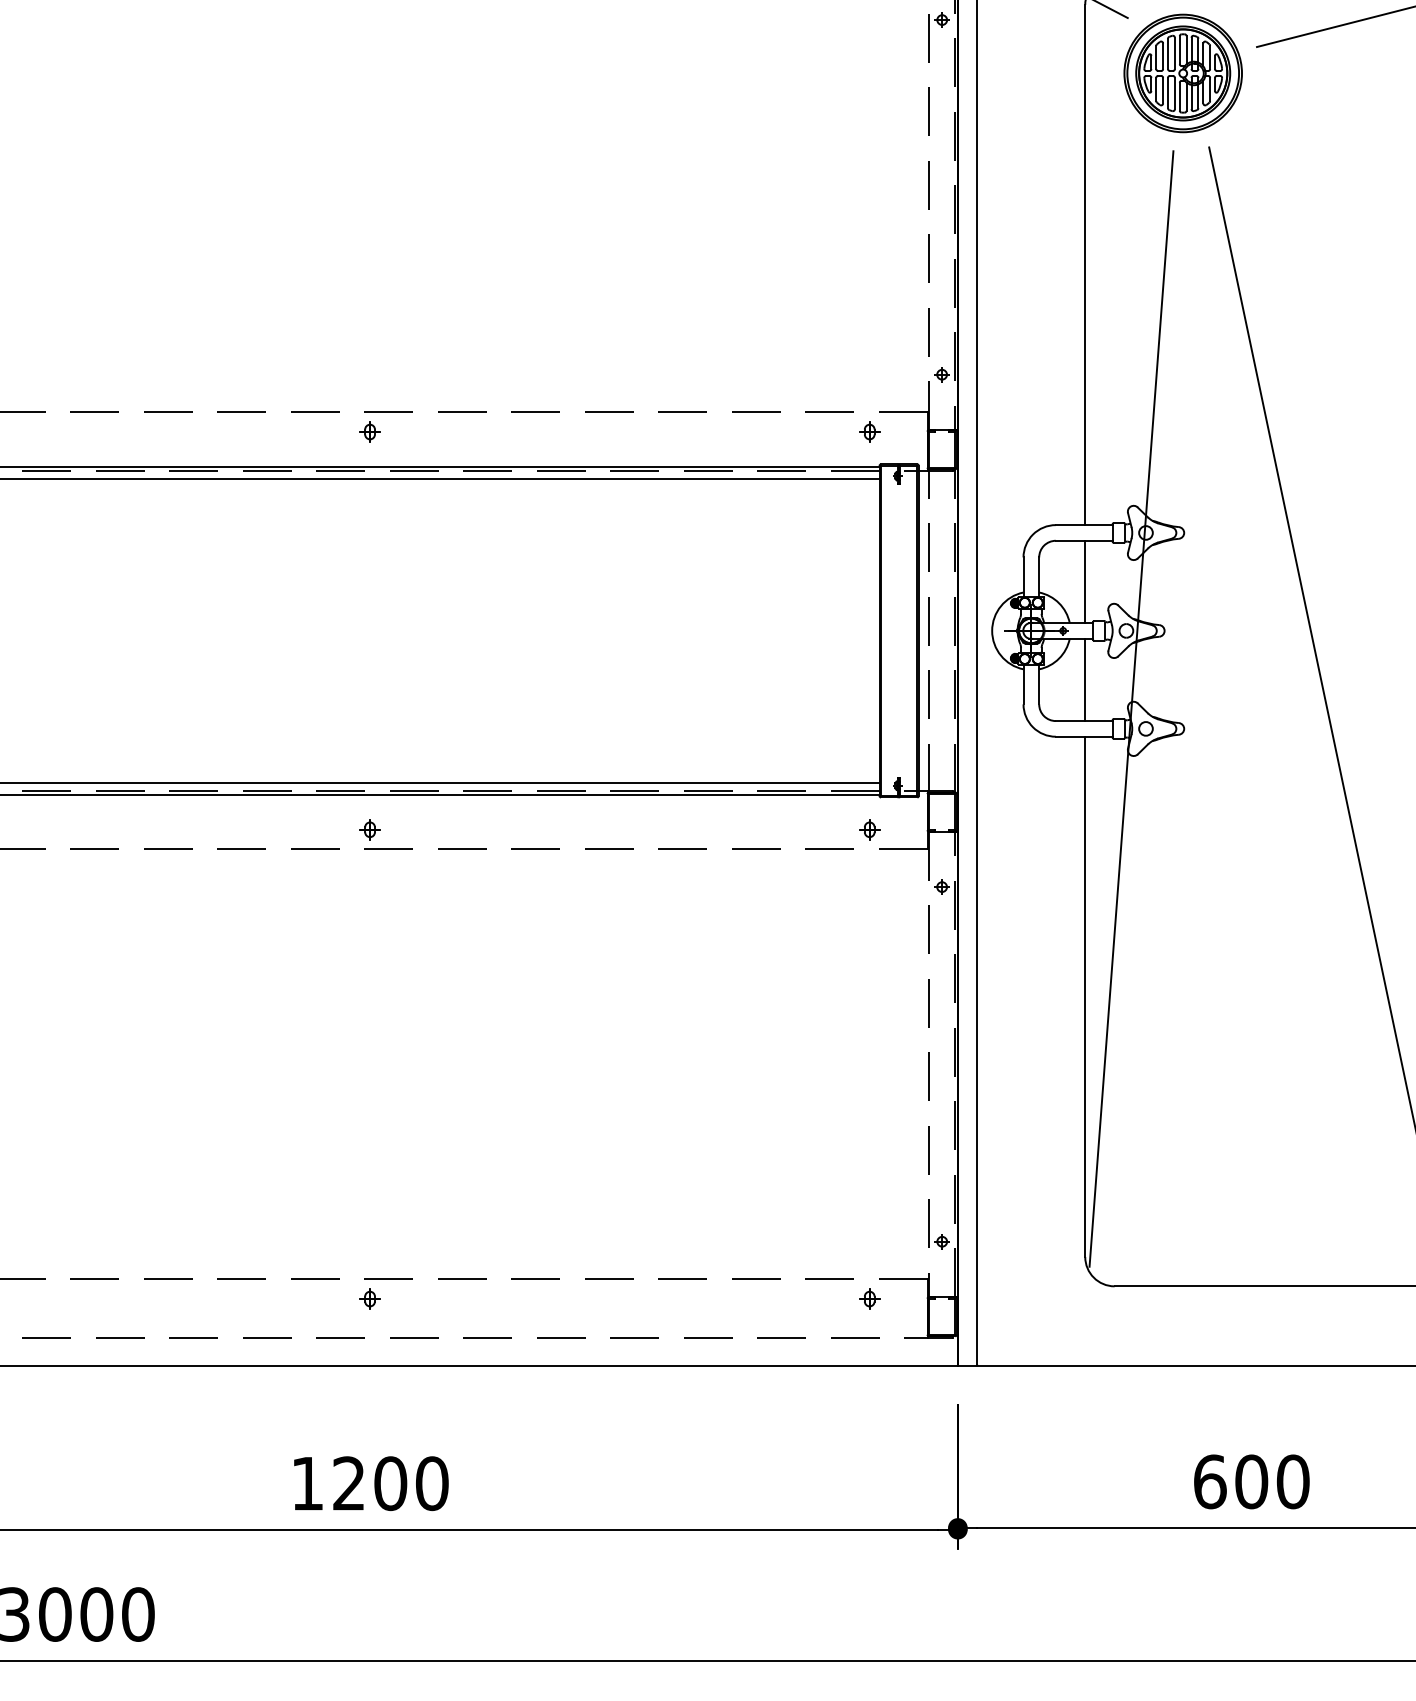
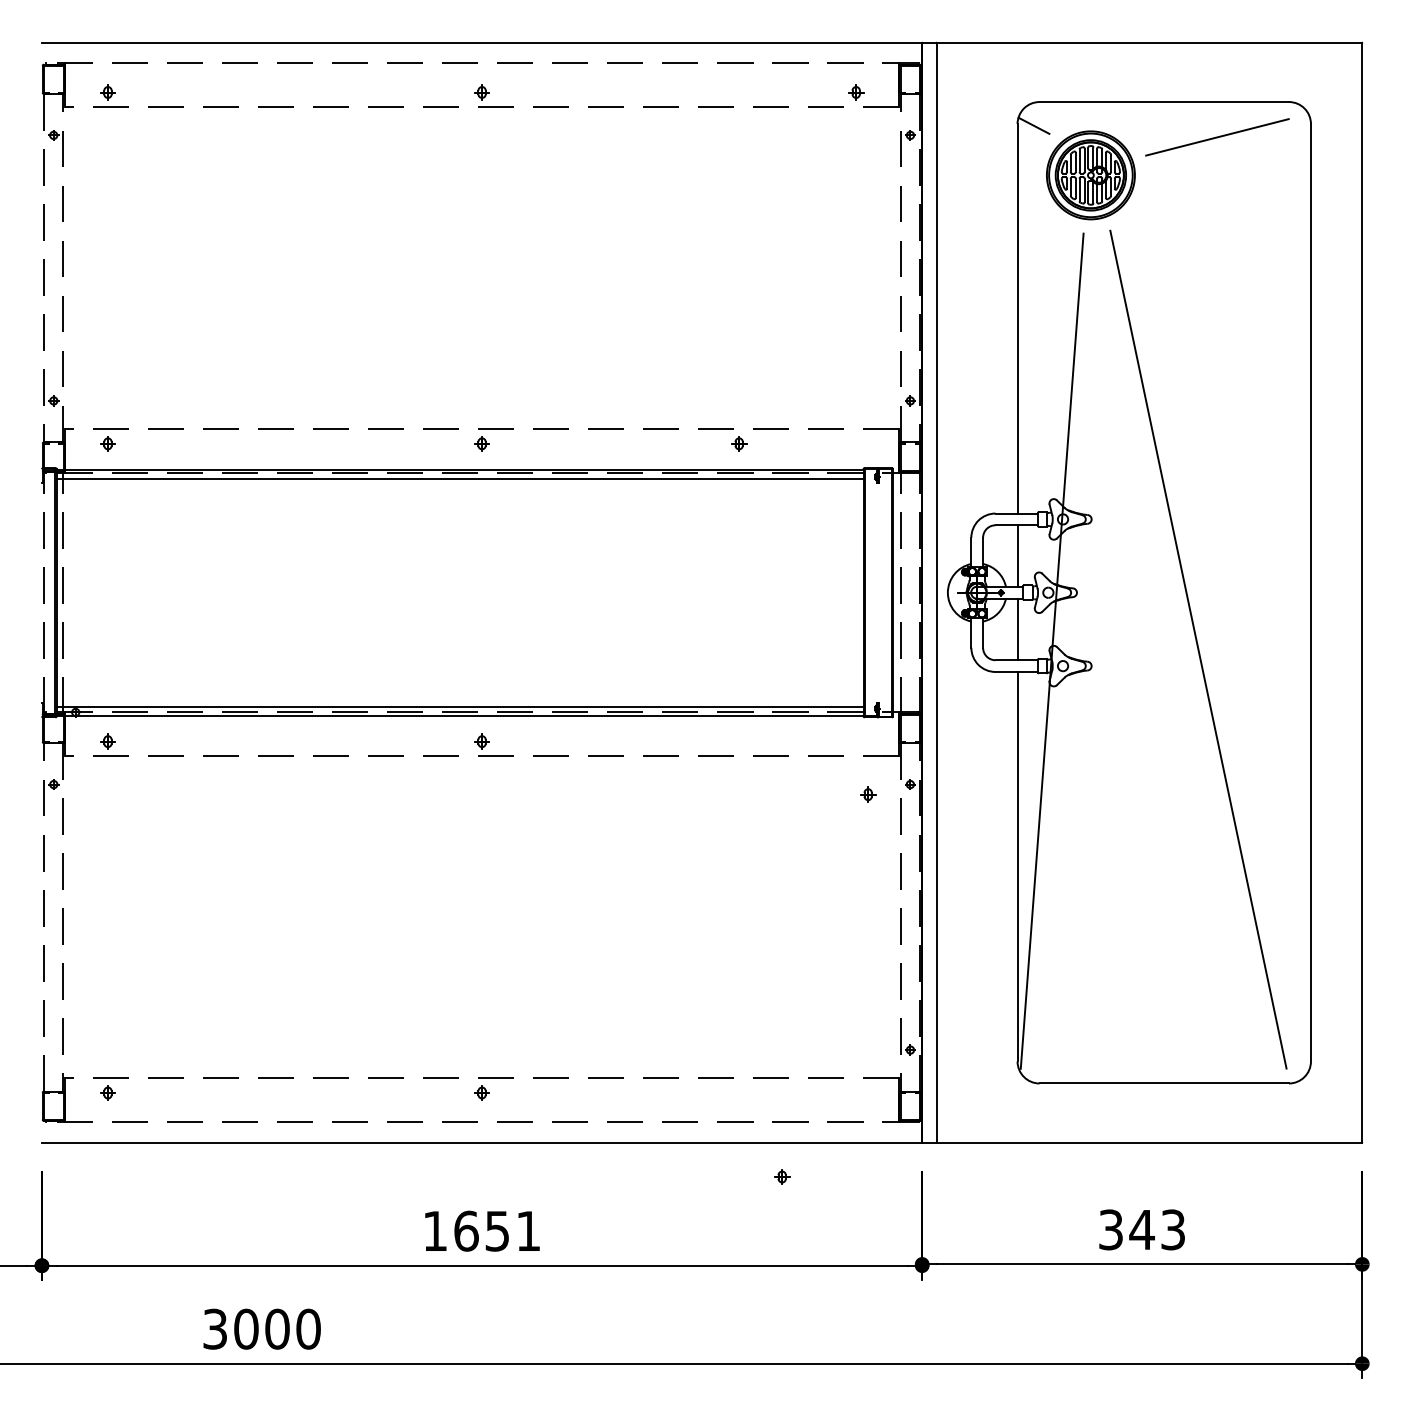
part: (870, 431) -> (739, 443), moved
part: (870, 829) -> (868, 794), moved
part: (870, 1298) -> (782, 1176), moved
text: (1252, 1481) -> (1142, 1229), 600 -> 343
text: (390, 1482) -> (497, 1230), 1200 -> 1651

